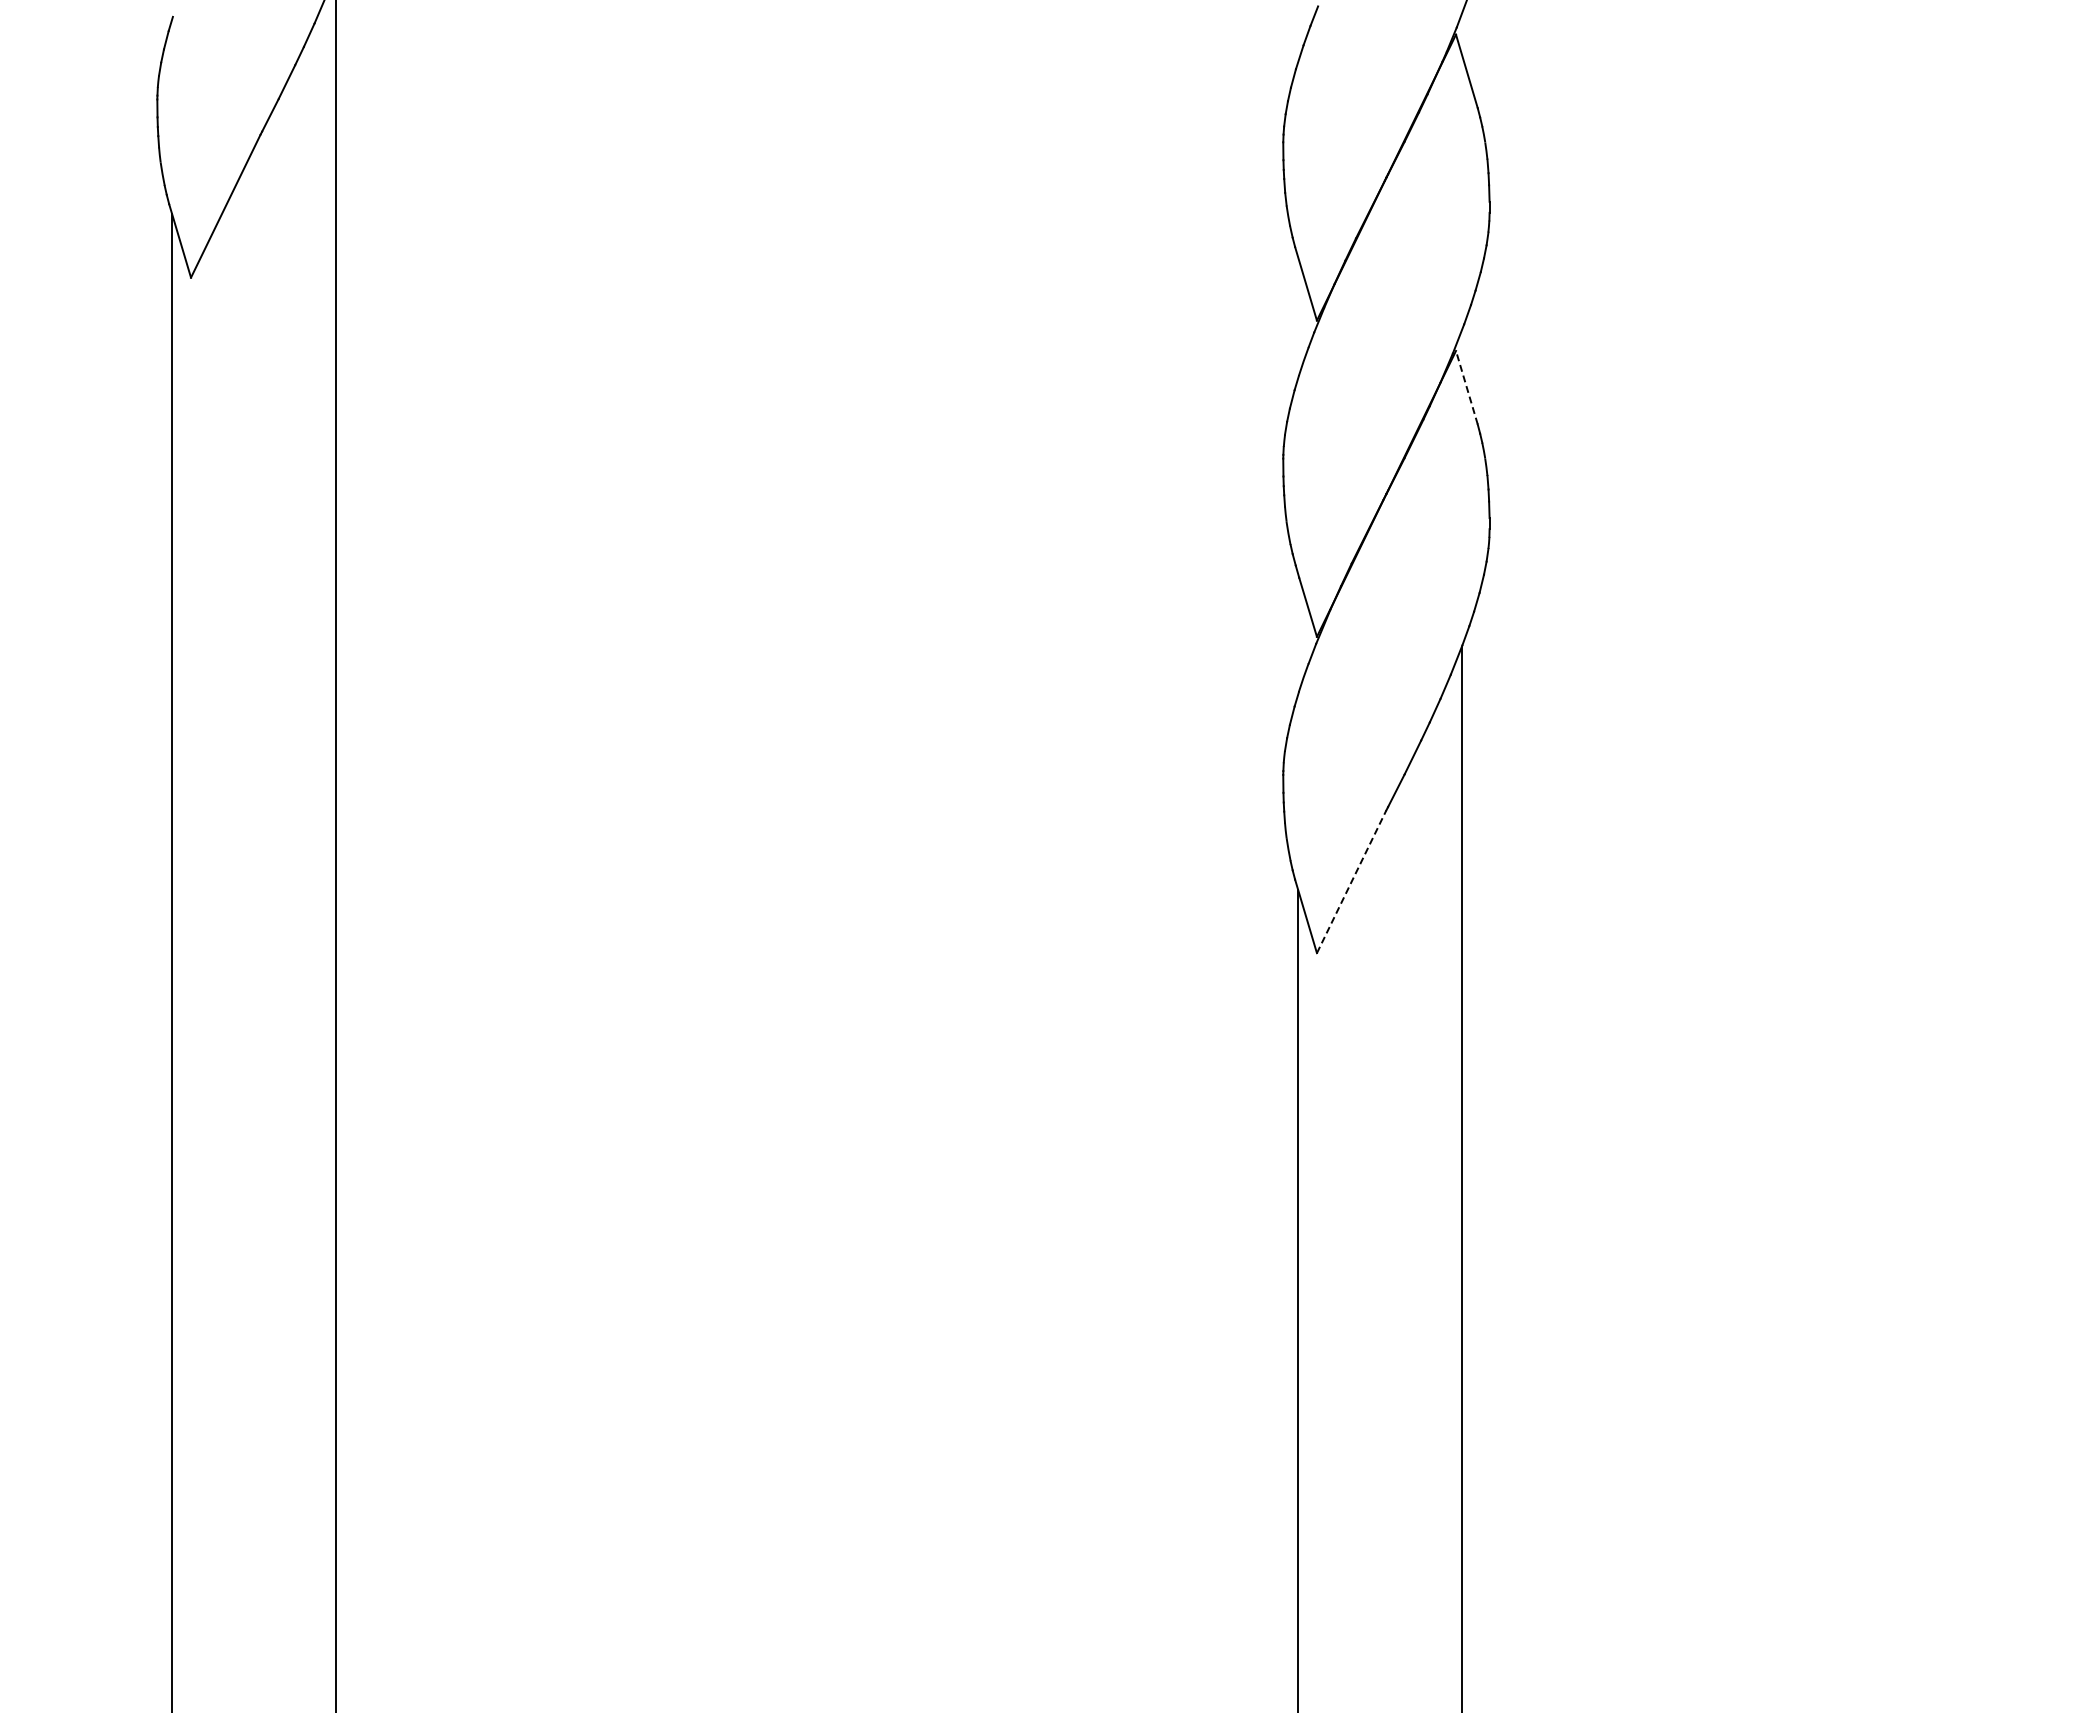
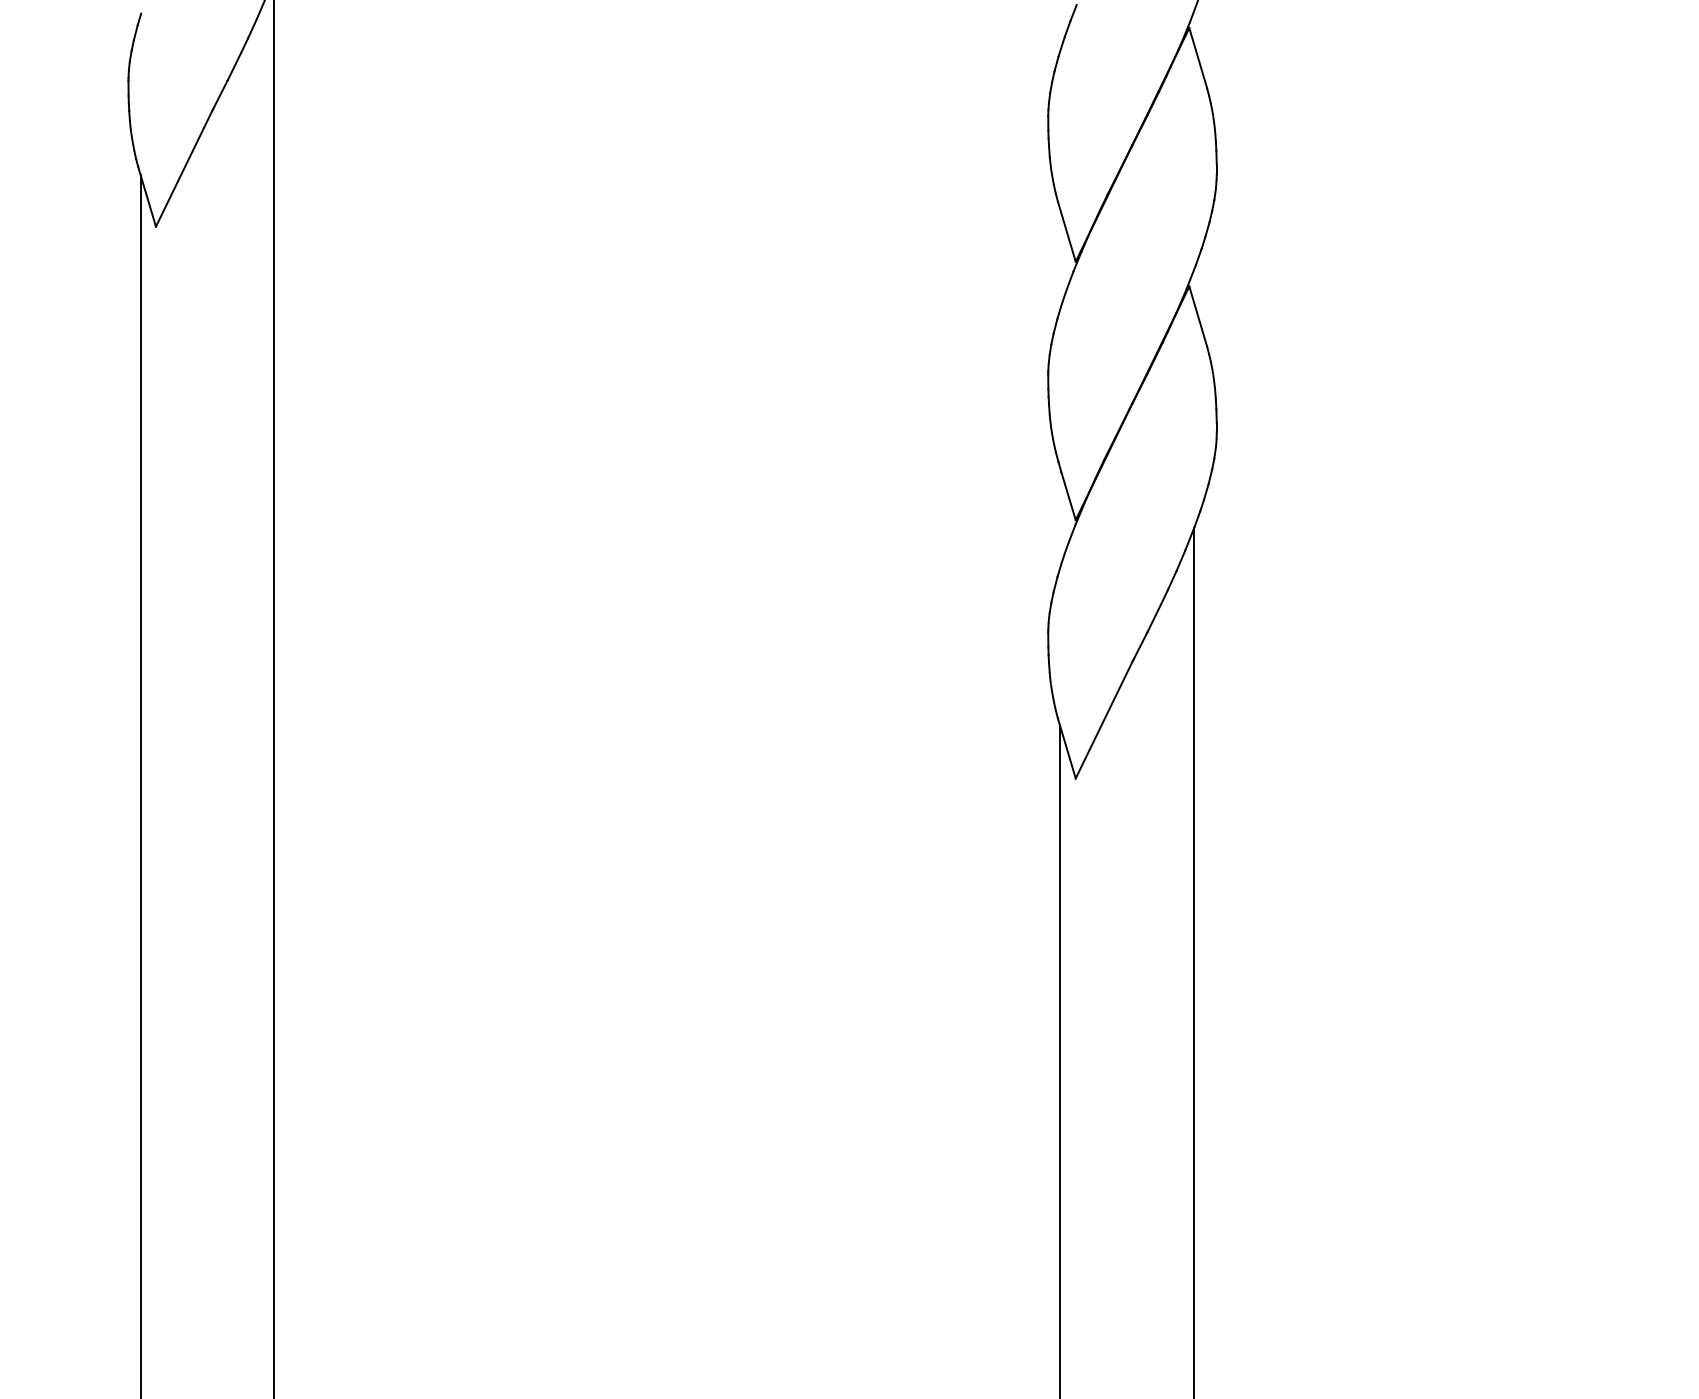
line: (1466, 387) -> (1197, 316), dashed -> solid
line: (1351, 881) -> (1103, 719), dashed -> solid

